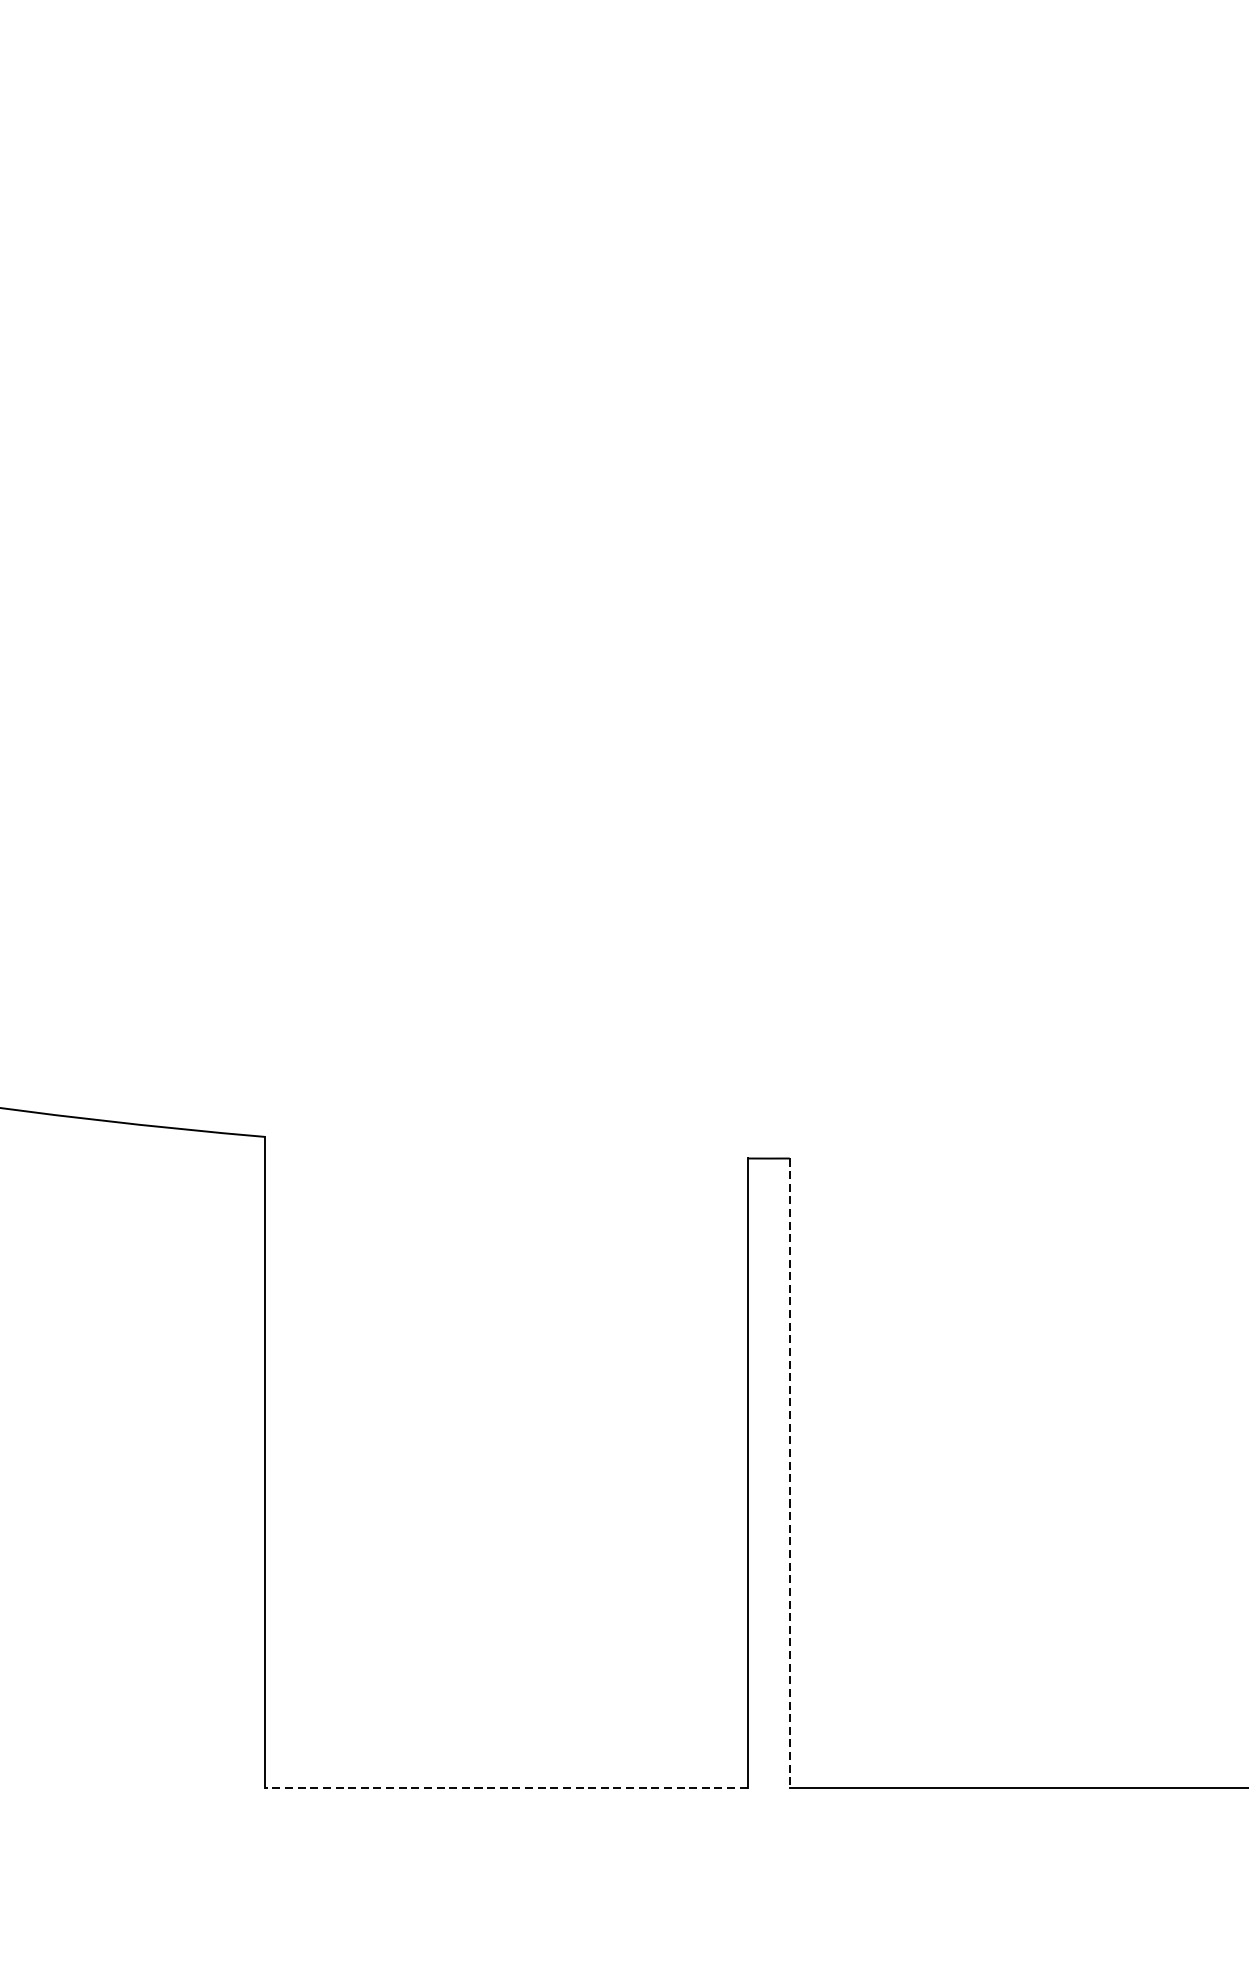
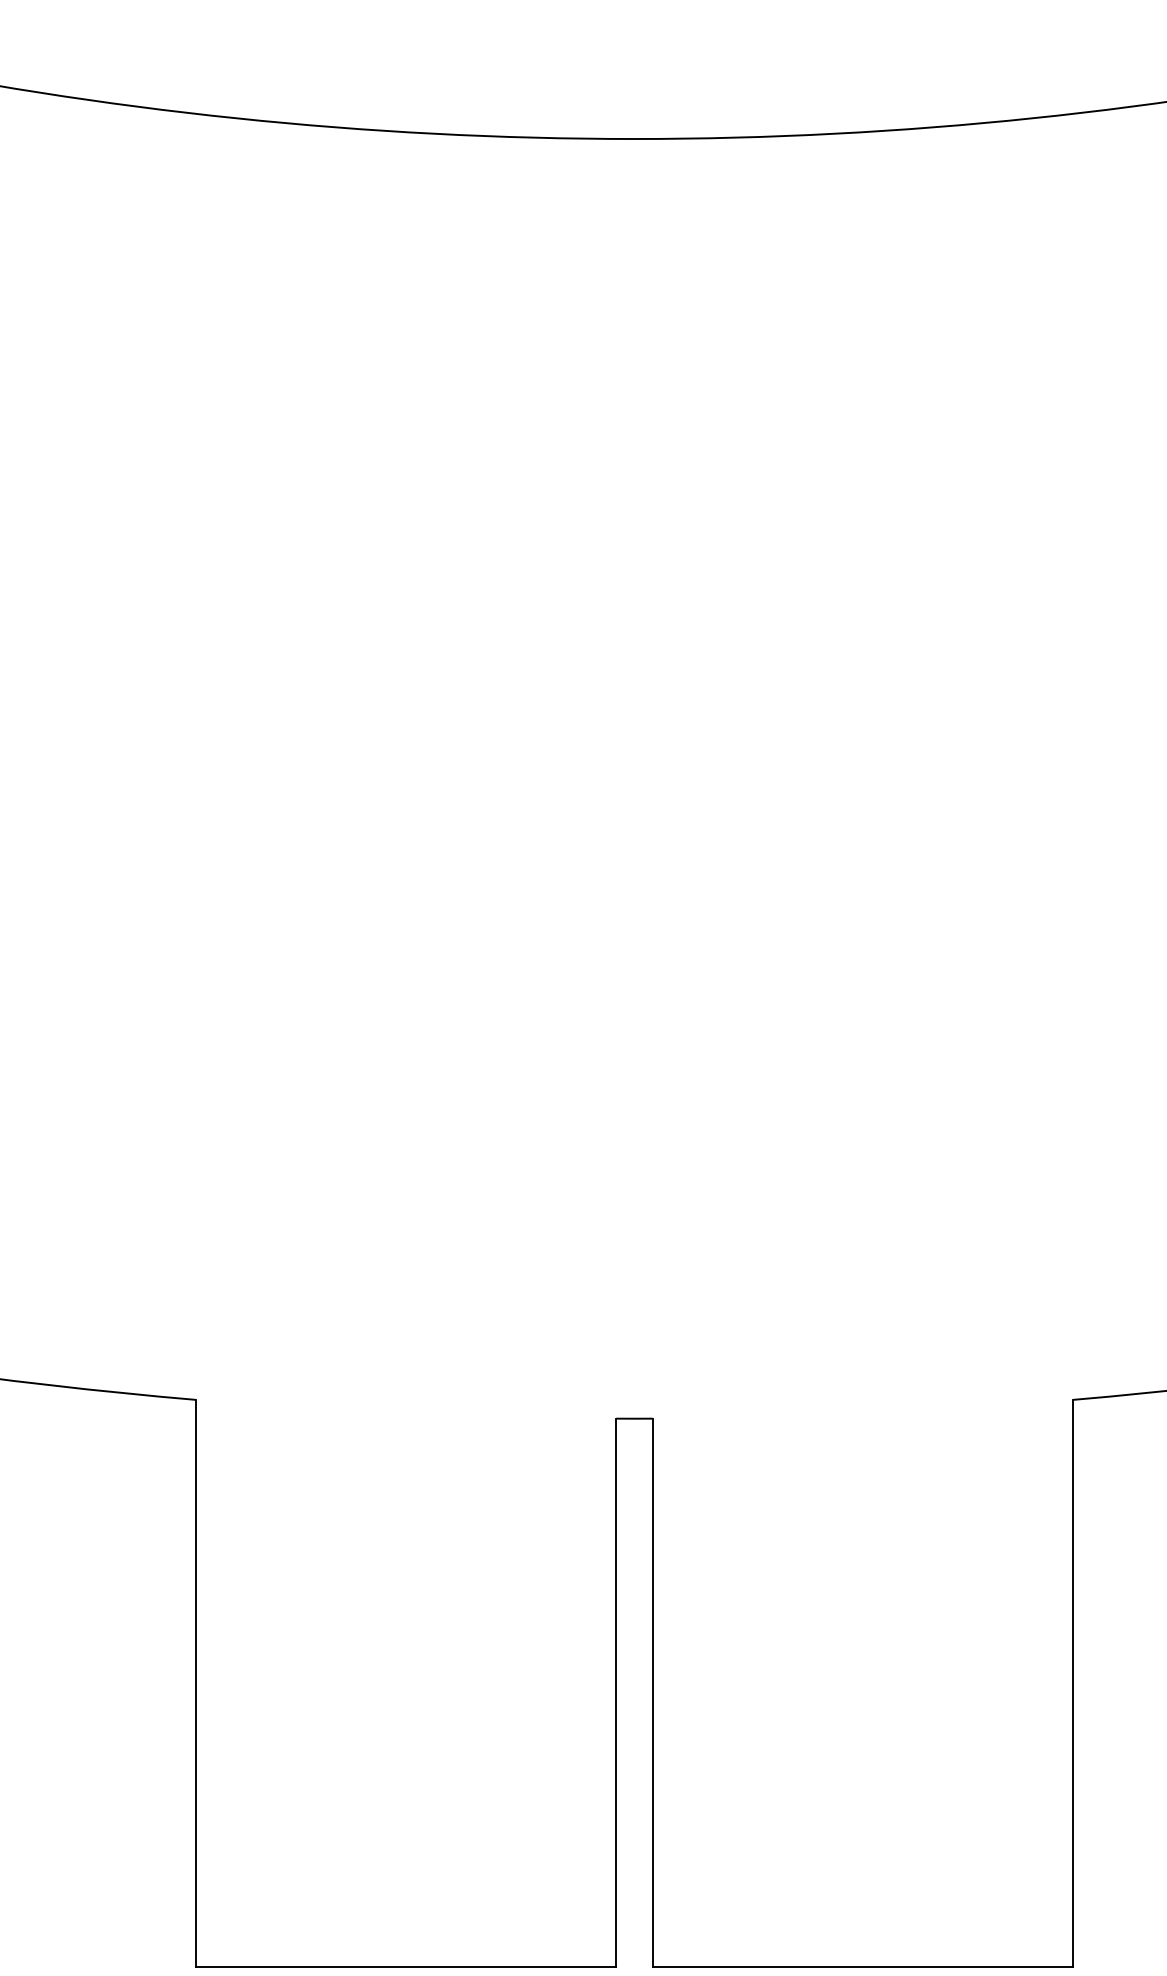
line: (789, 1474) -> (652, 1693), dashed -> solid
line: (505, 1788) -> (405, 1967), dashed -> solid

